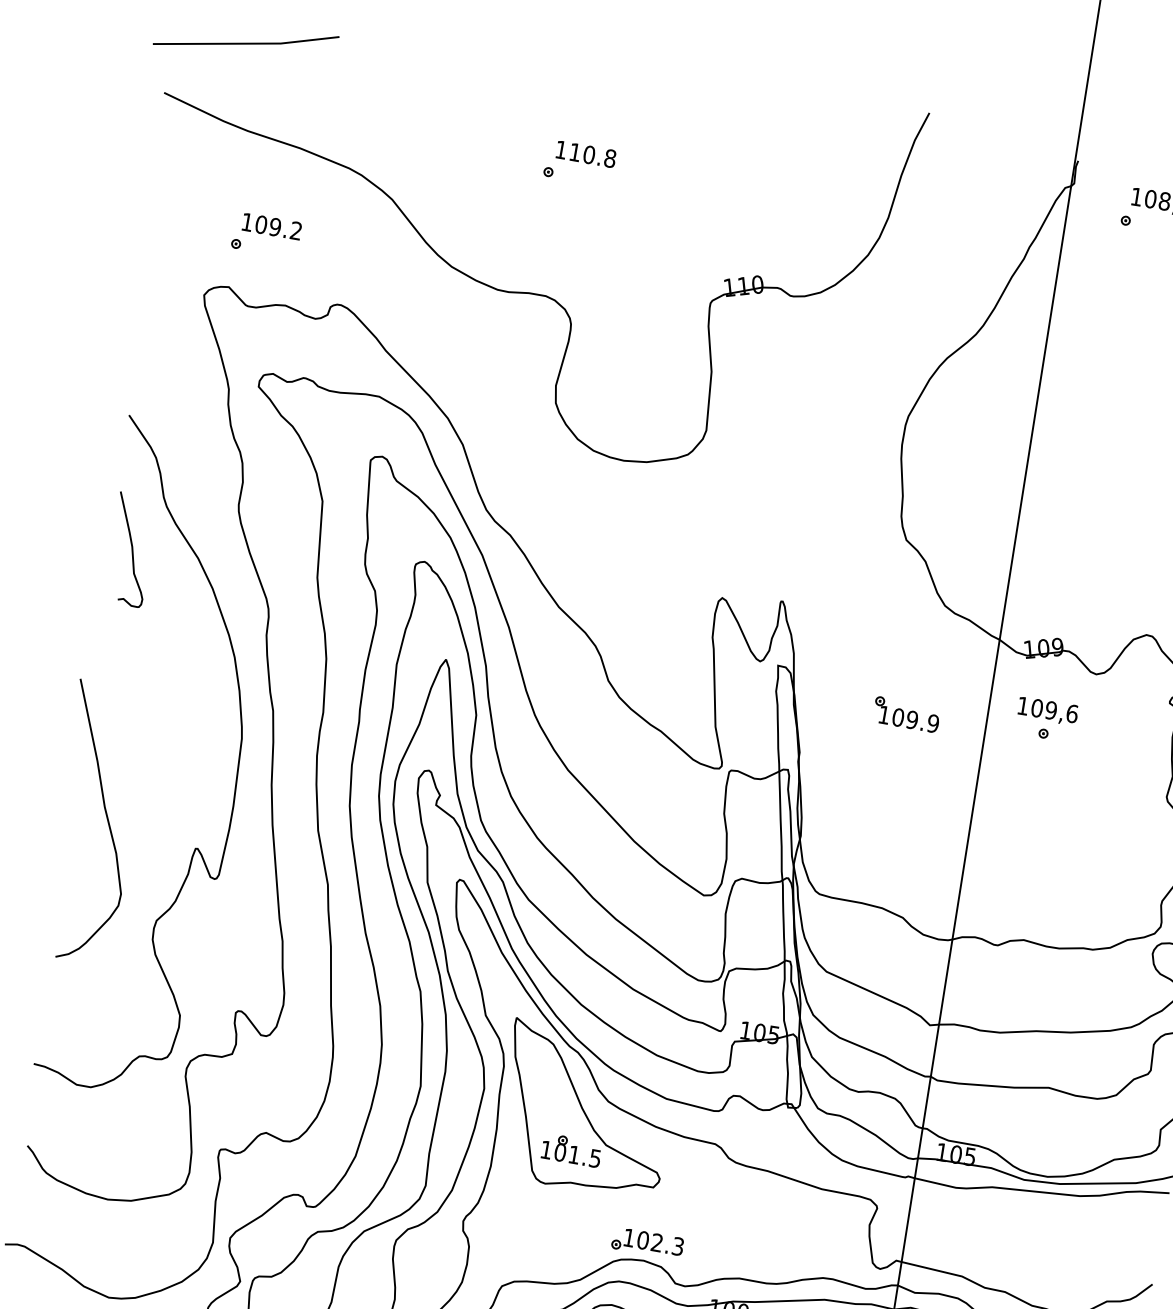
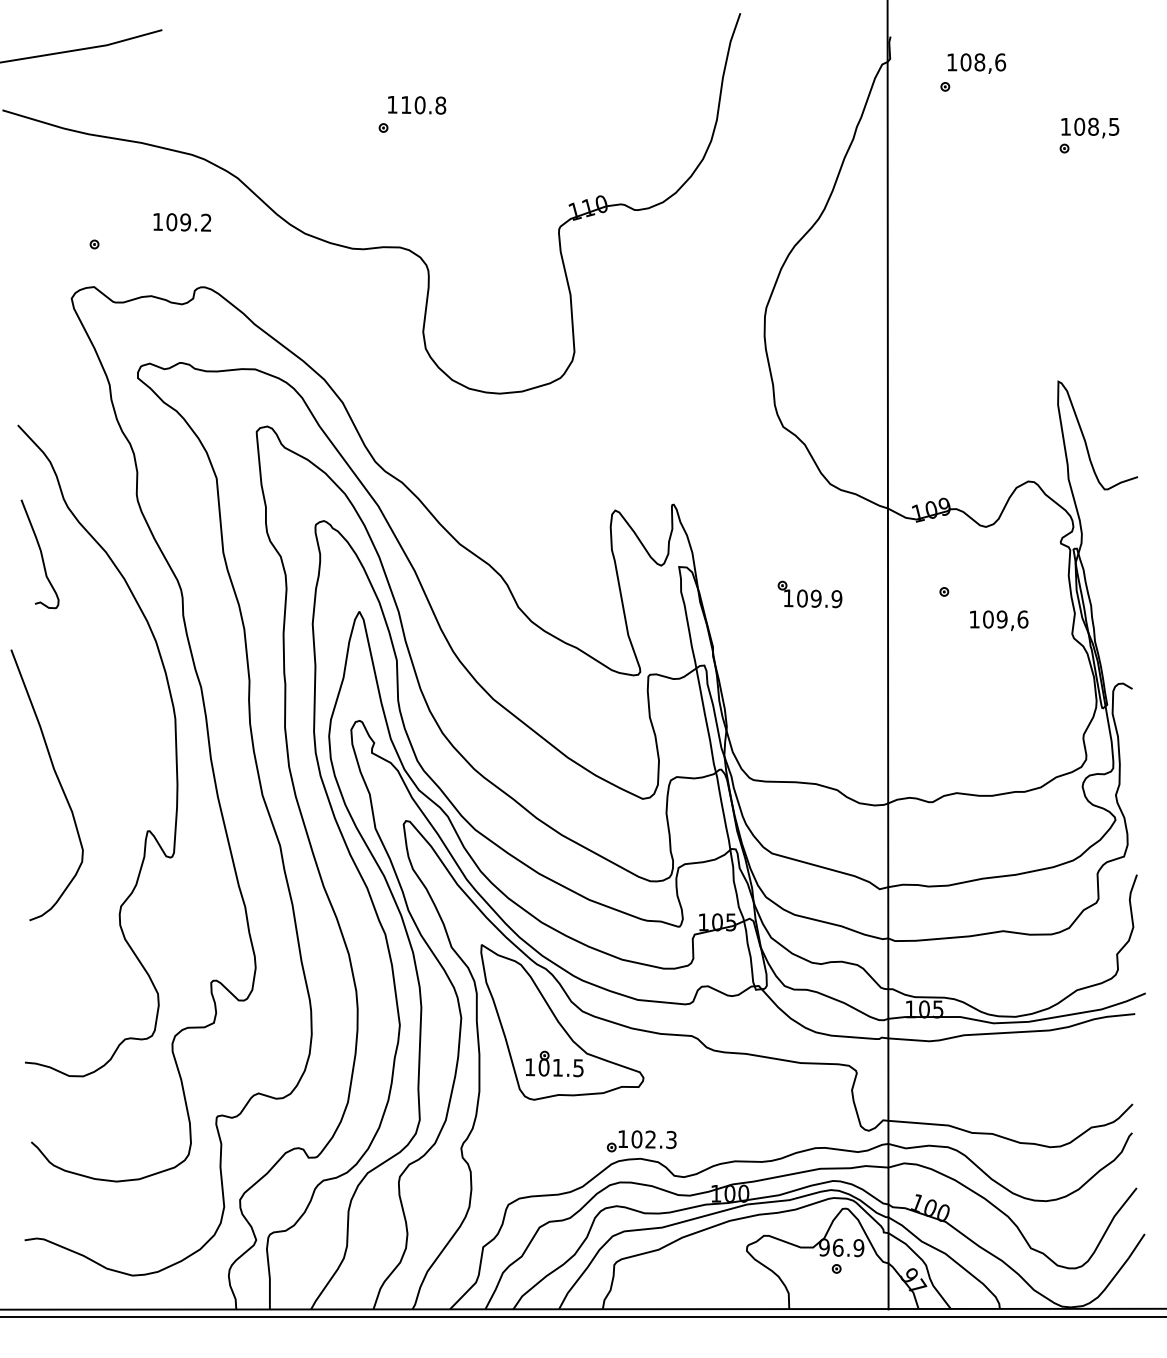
text: (272, 226) -> (182, 222), moved
text: (1048, 711) -> (999, 620), moved
curve: (106, 819) -> (57, 780), moved

